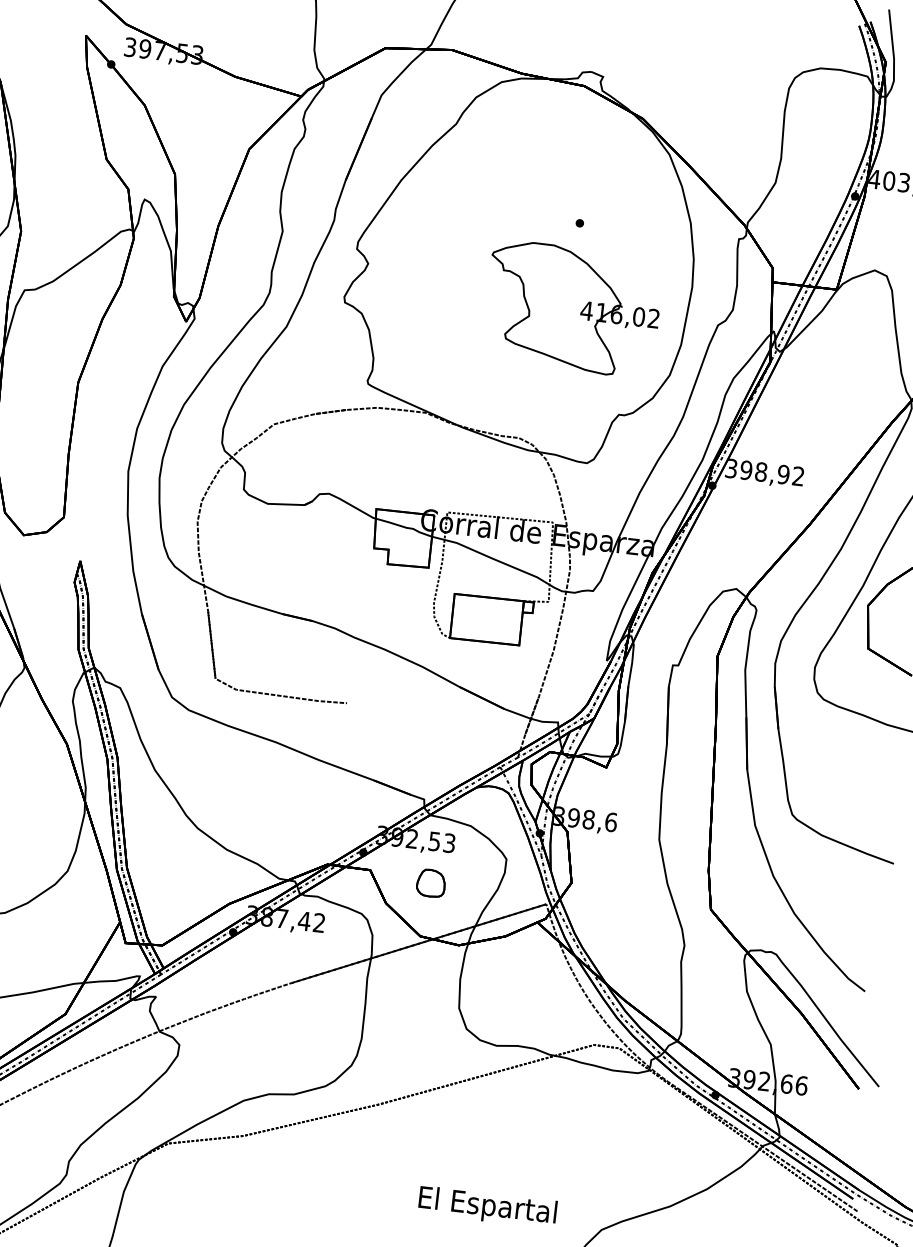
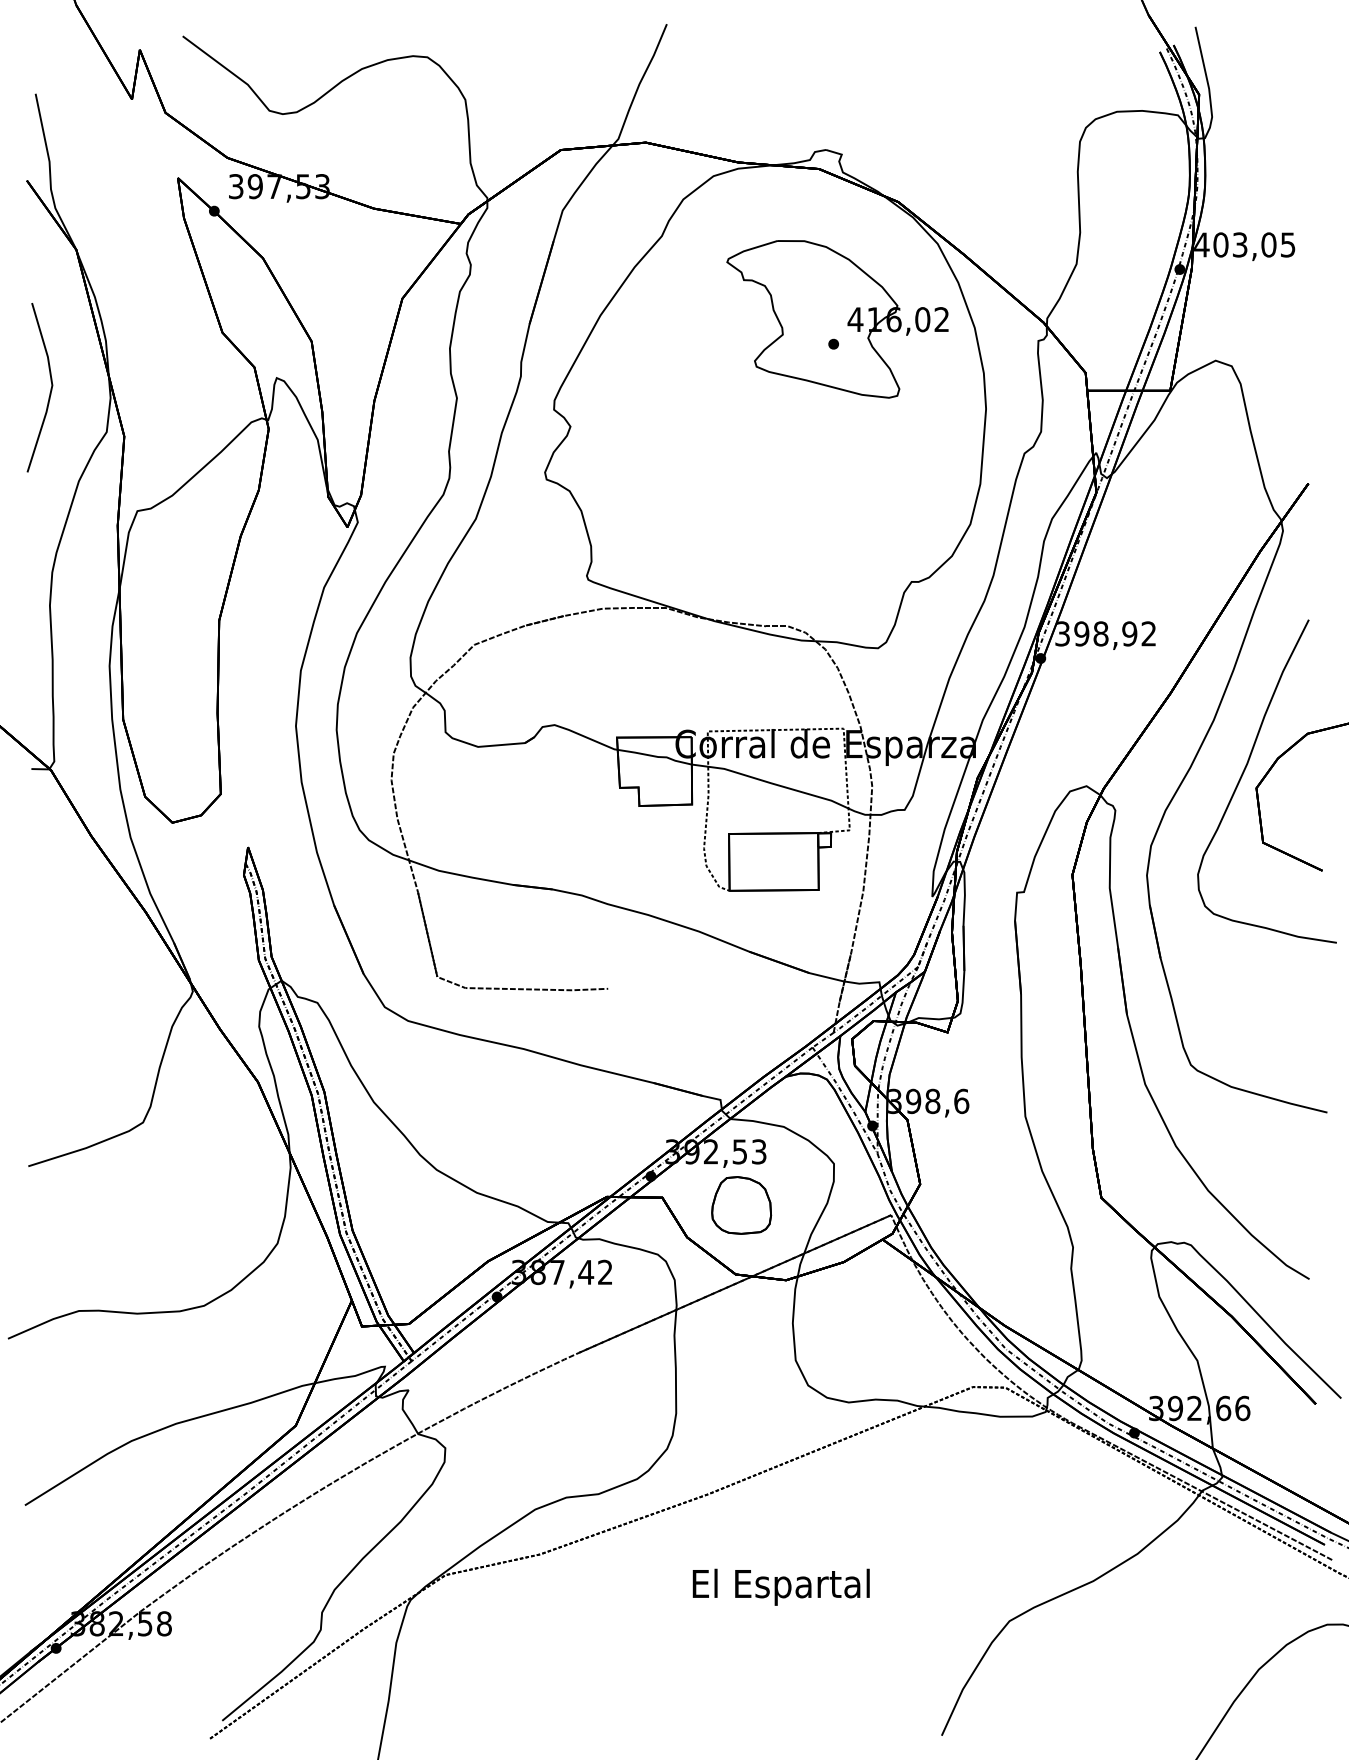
part: (572, 309) -> (837, 319), moved
part: (431, 883) -> (741, 1205), size x1.67
text: (487, 1206) -> (780, 1586), moved

